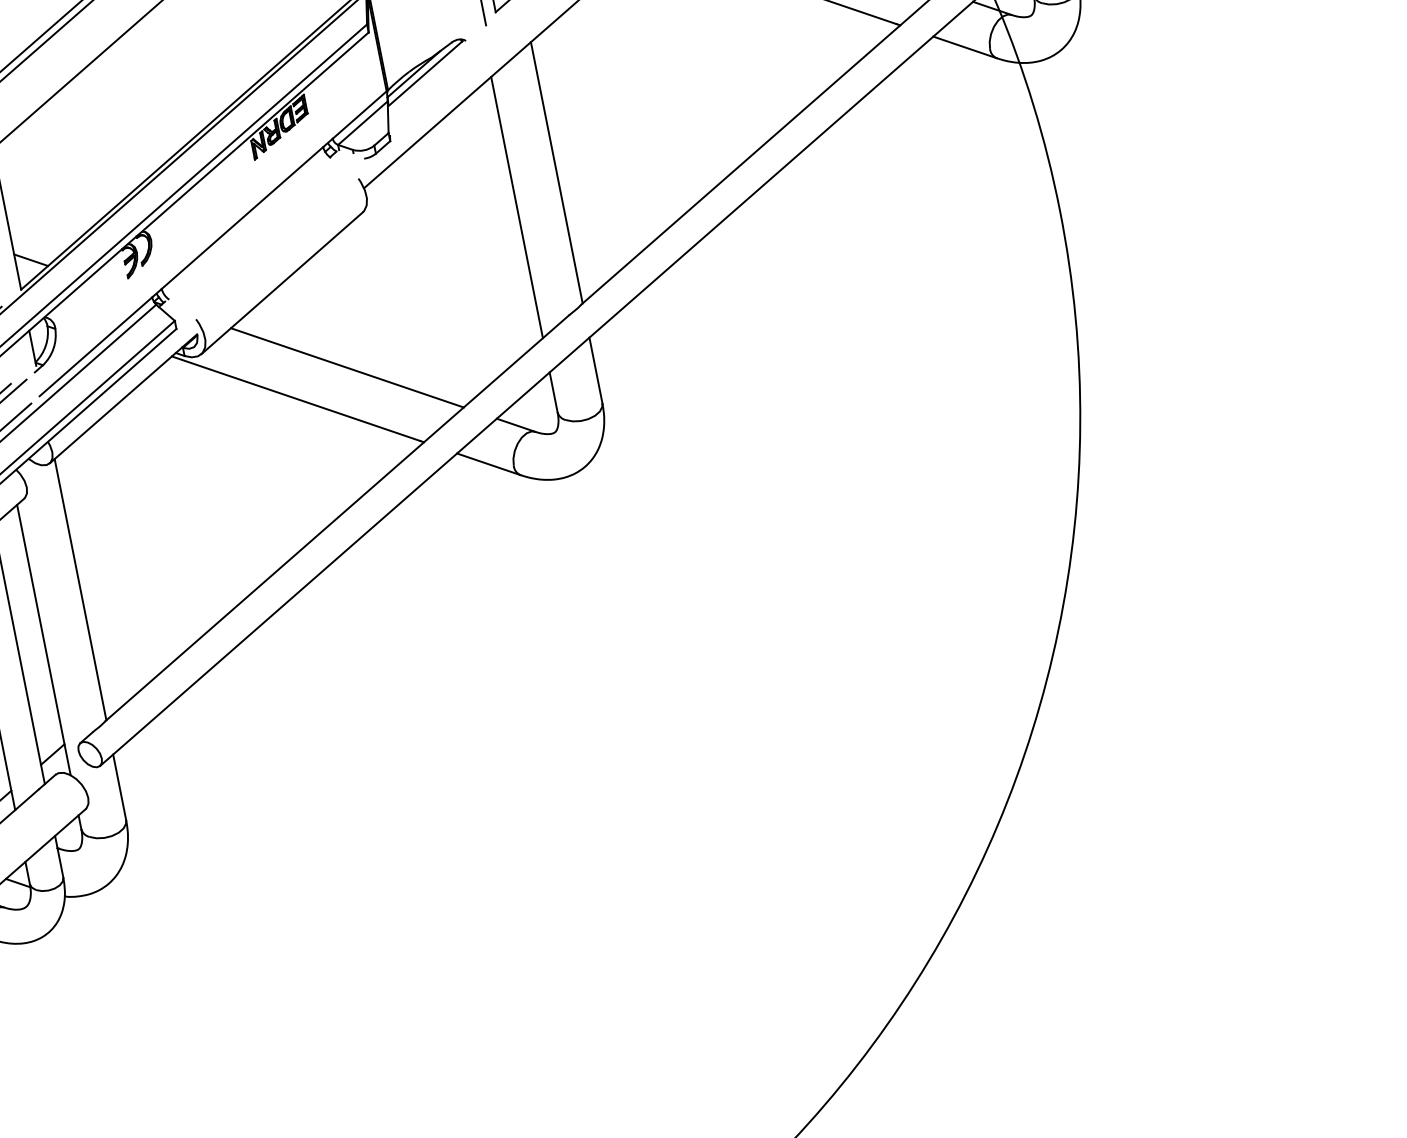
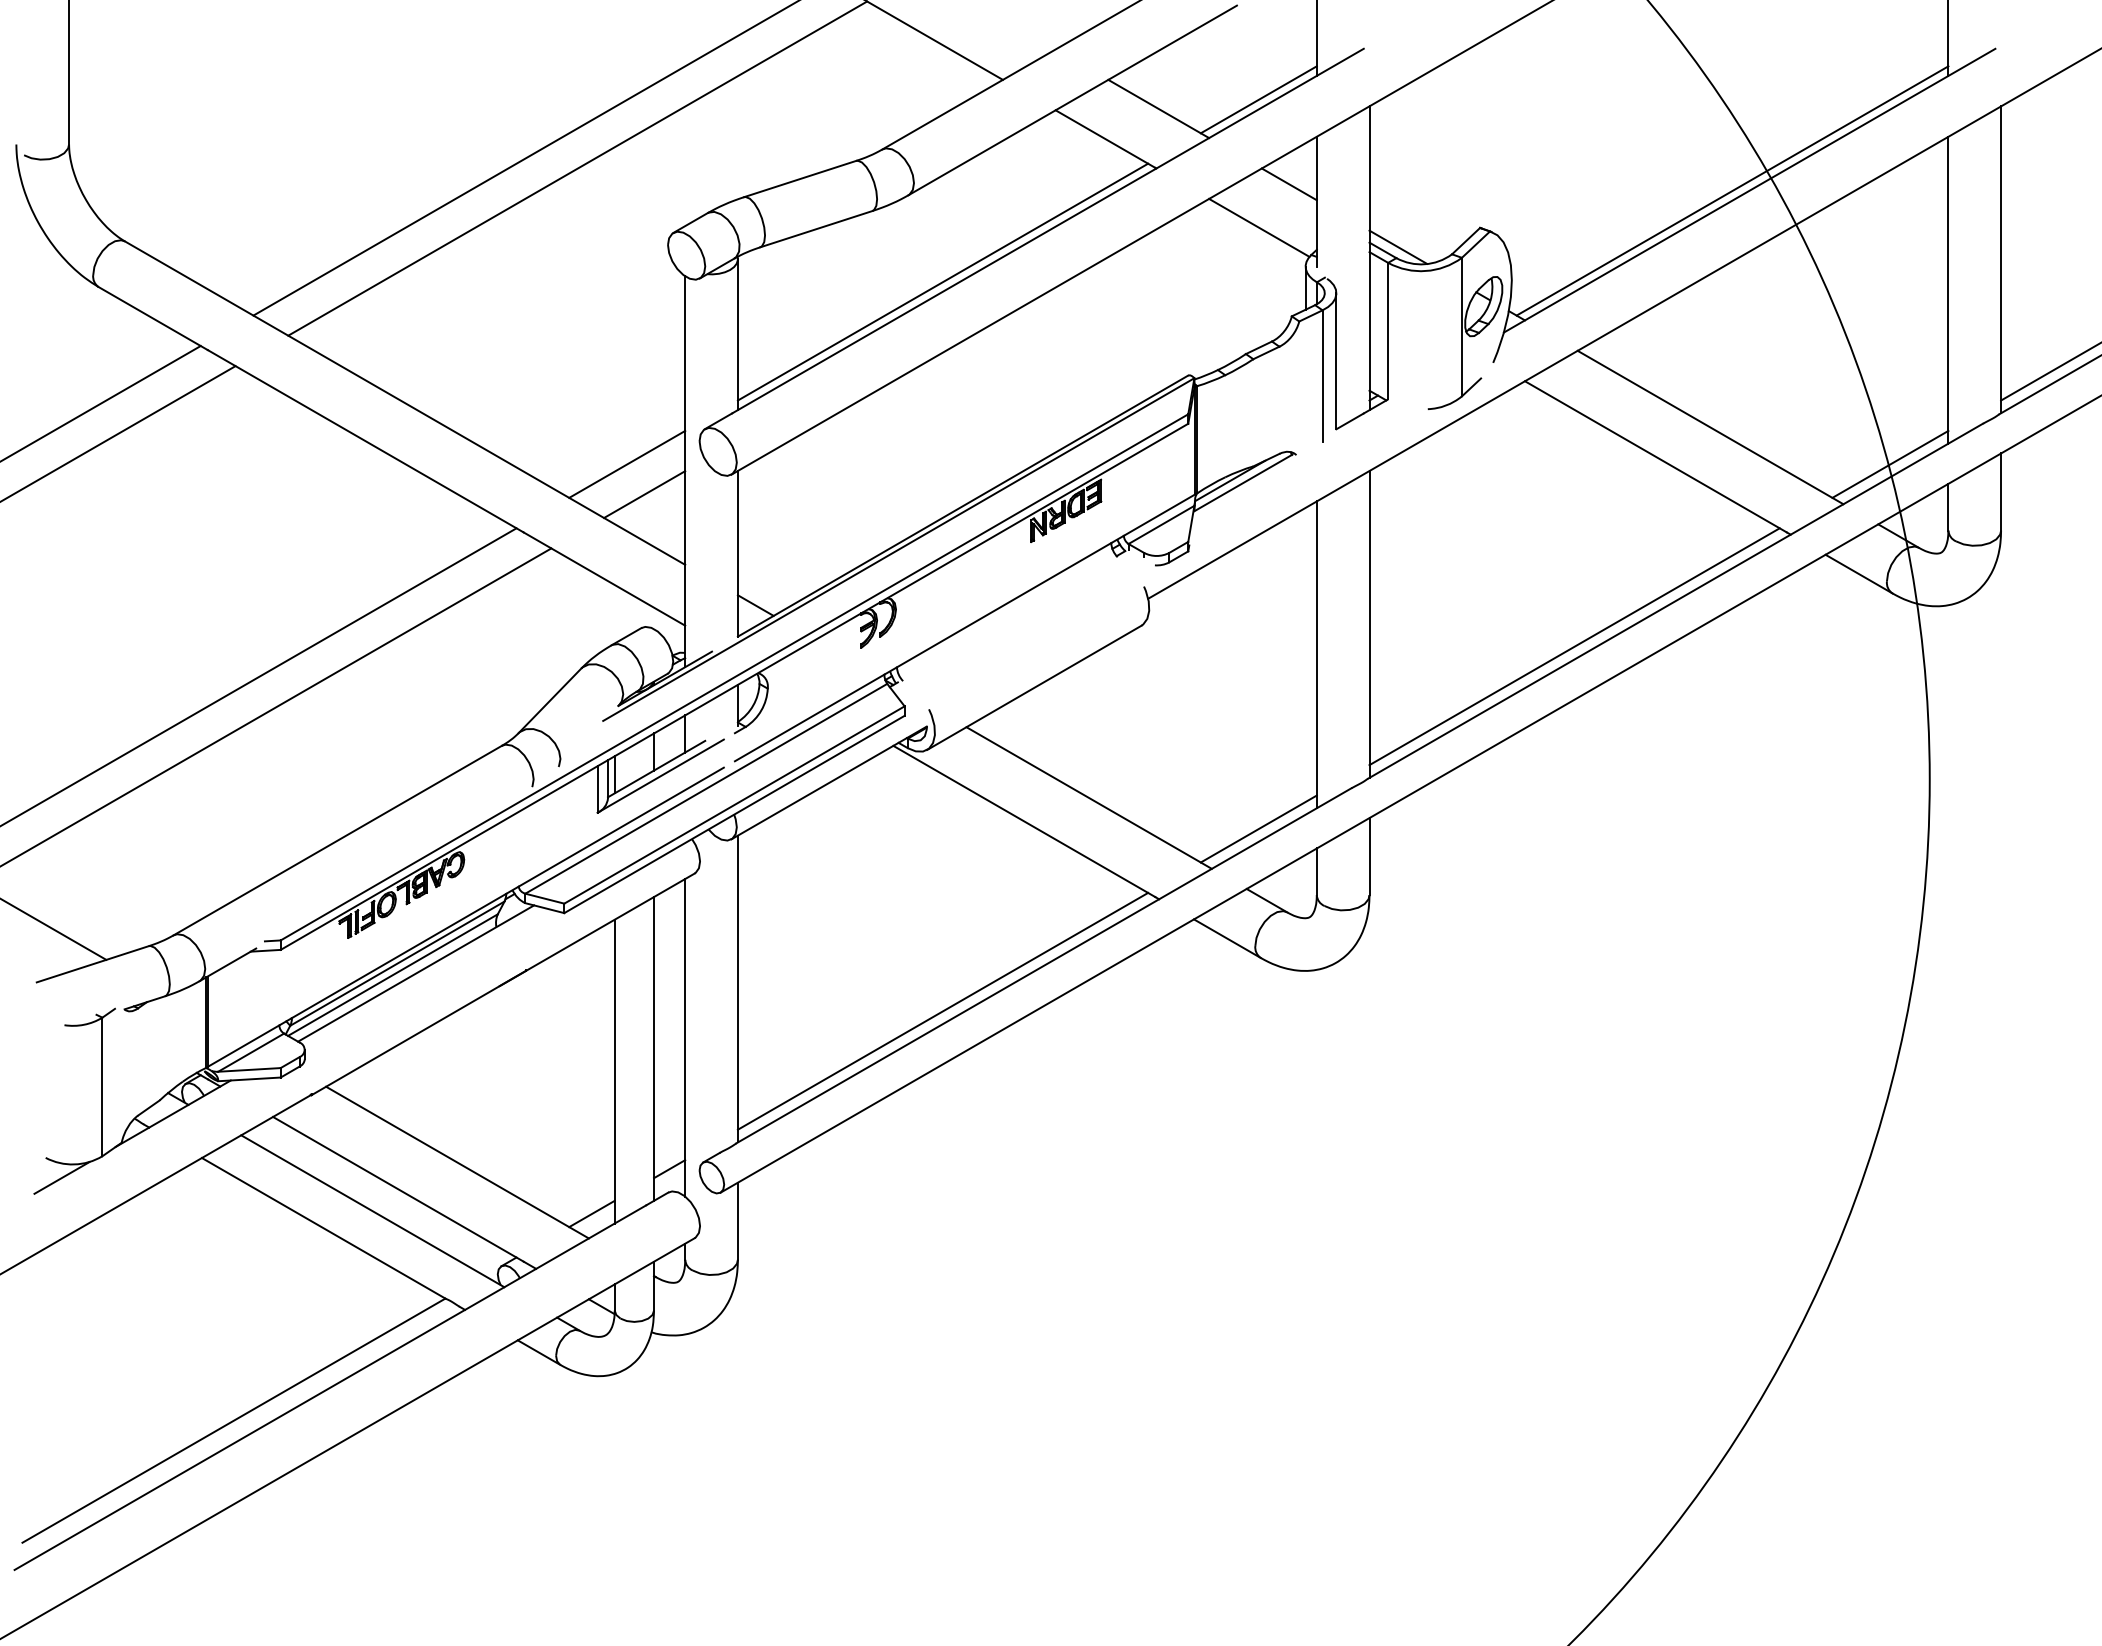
line: (735, 157) -> (1574, 646), added
line: (496, 365) -> (1258, 828), added
line: (258, 573) -> (942, 1010), added

